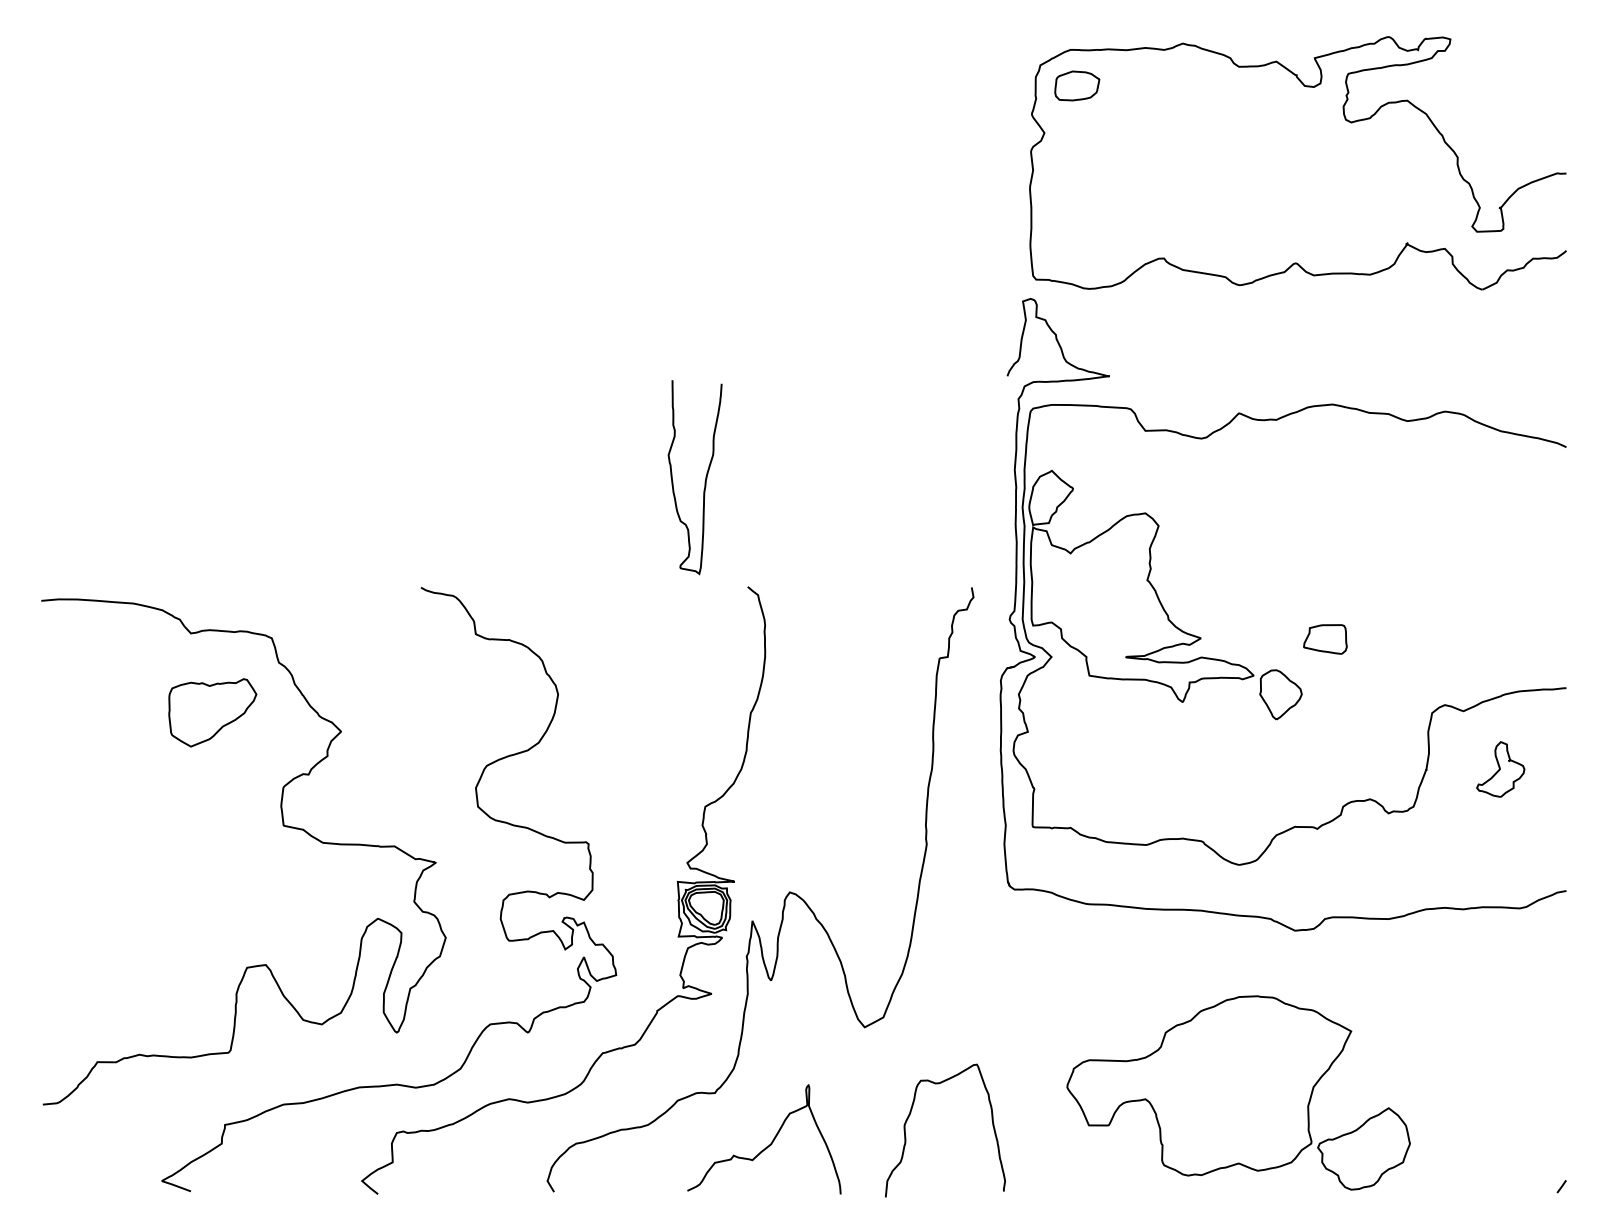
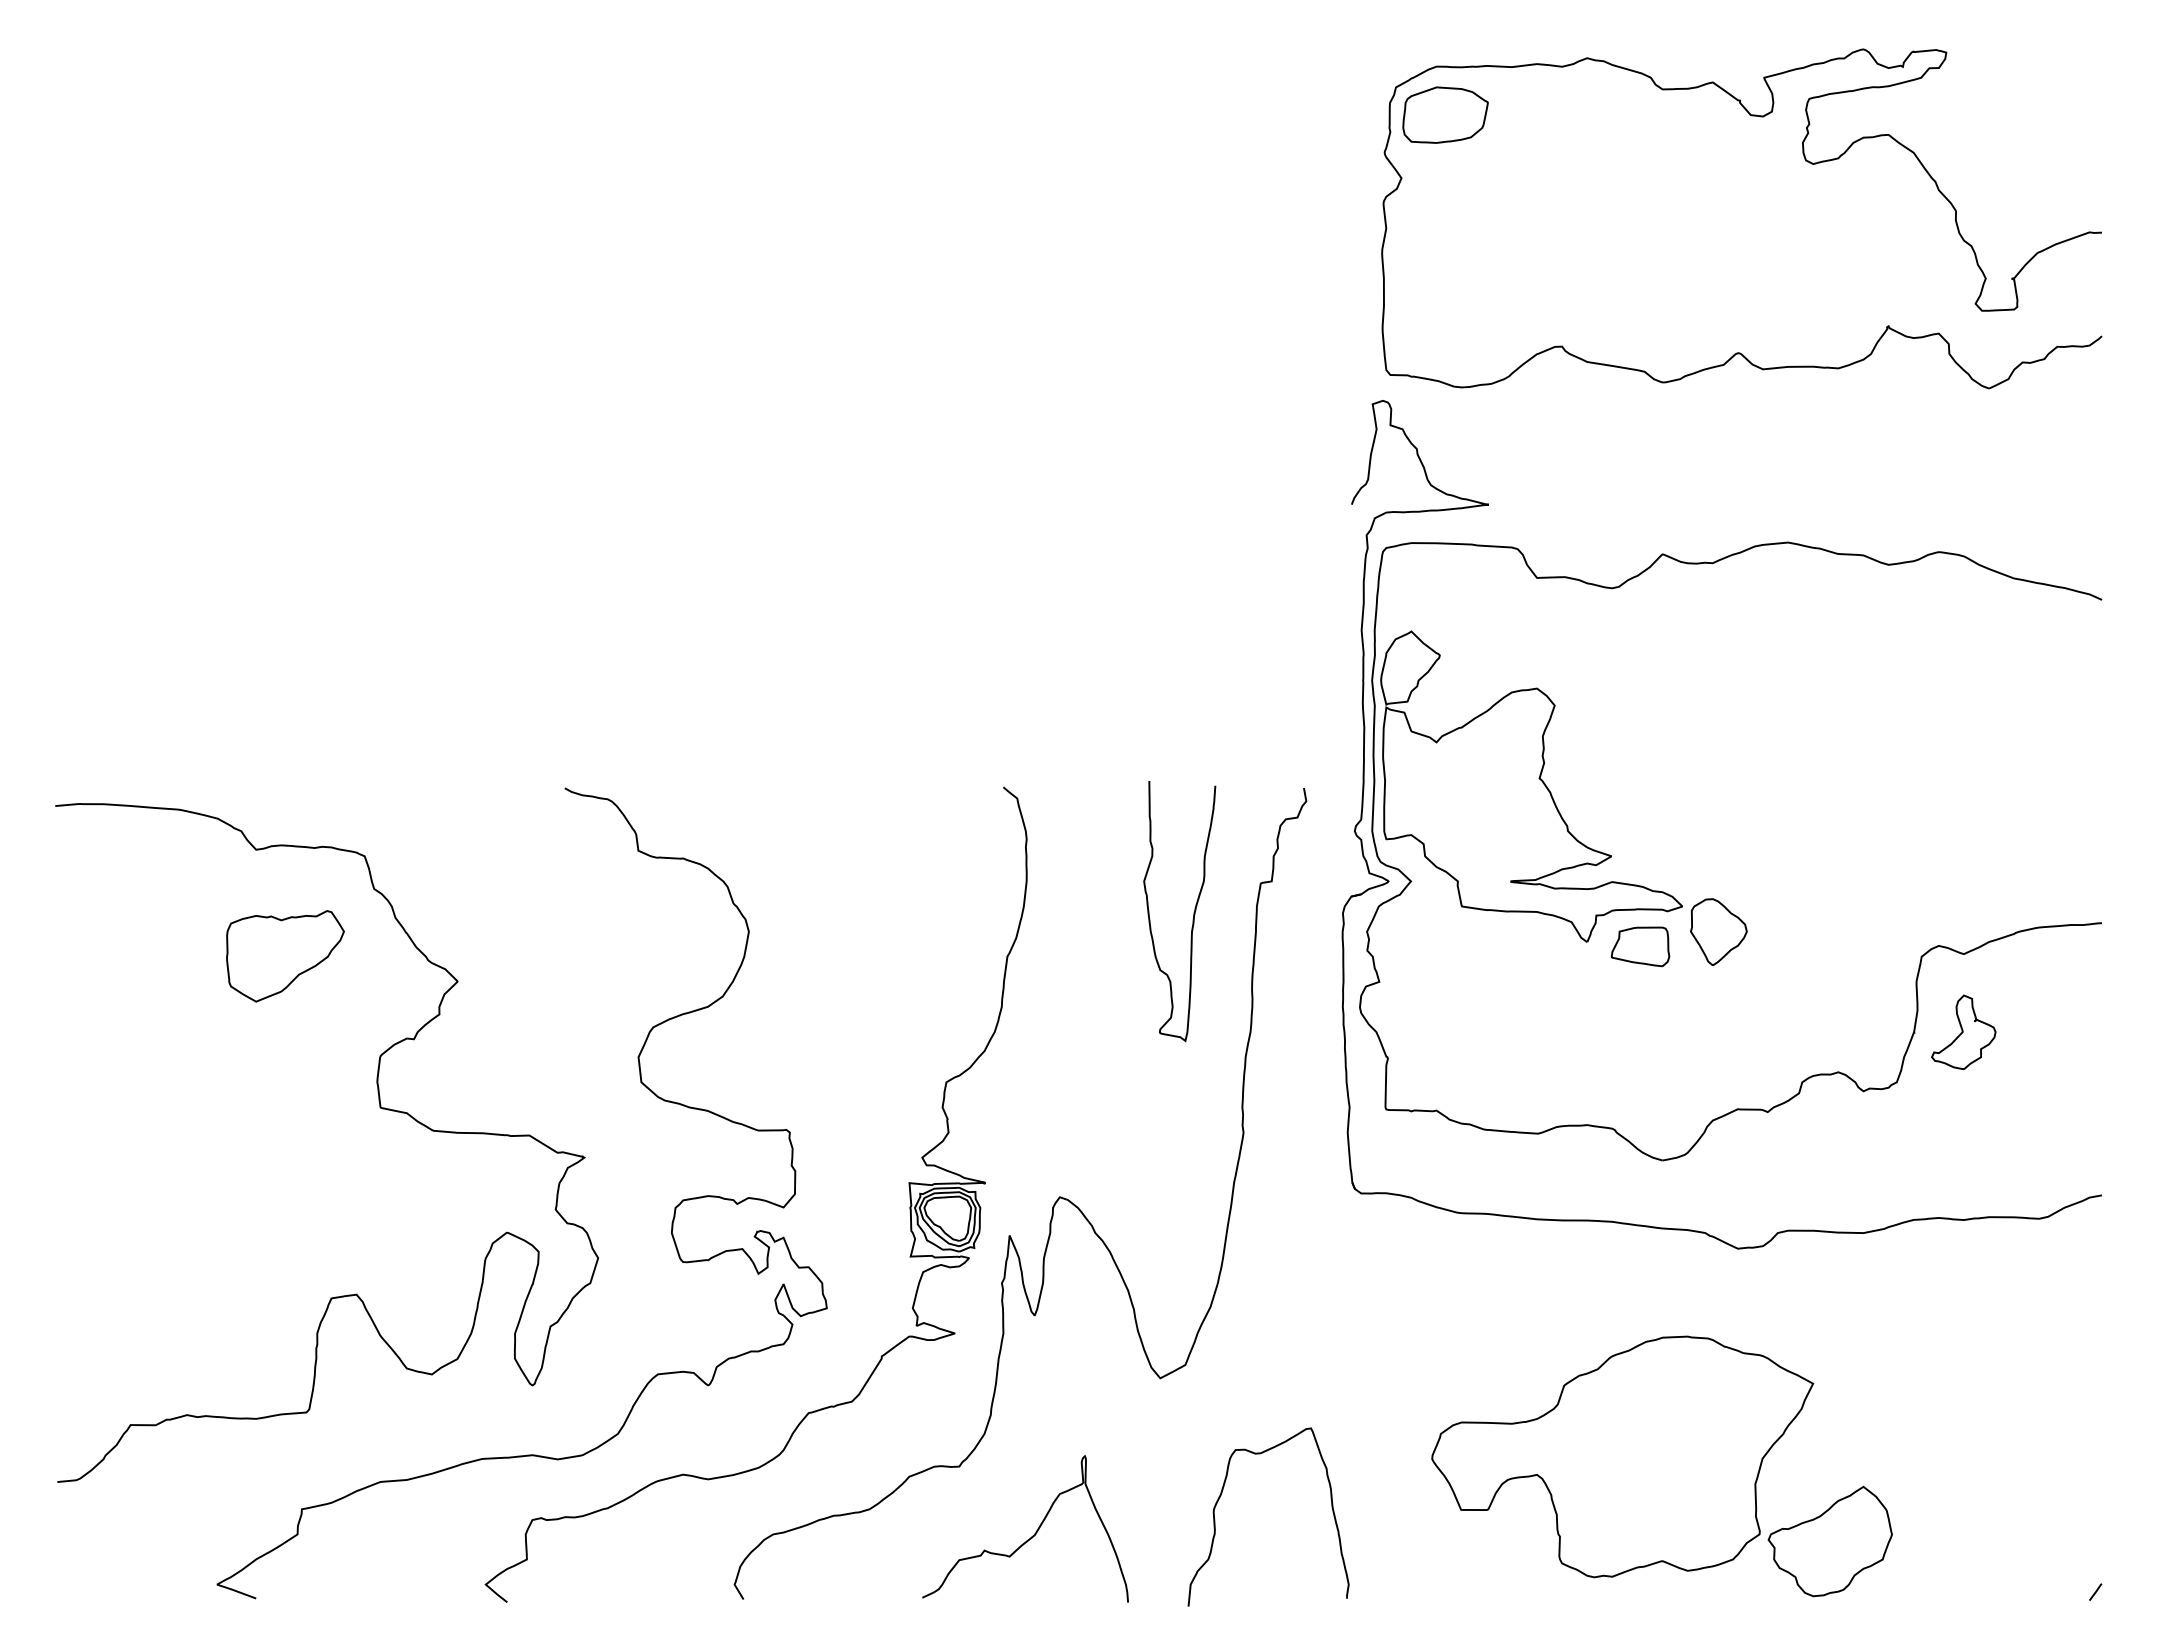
part: (1077, 85) -> (1445, 114), size x1.43
curve: (705, 478) -> (1193, 912), moved
part: (1325, 639) -> (1640, 946), moved
part: (1500, 769) -> (1963, 1032), moved

